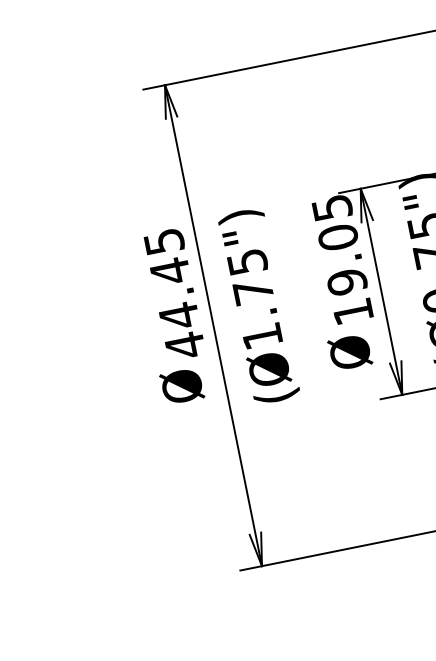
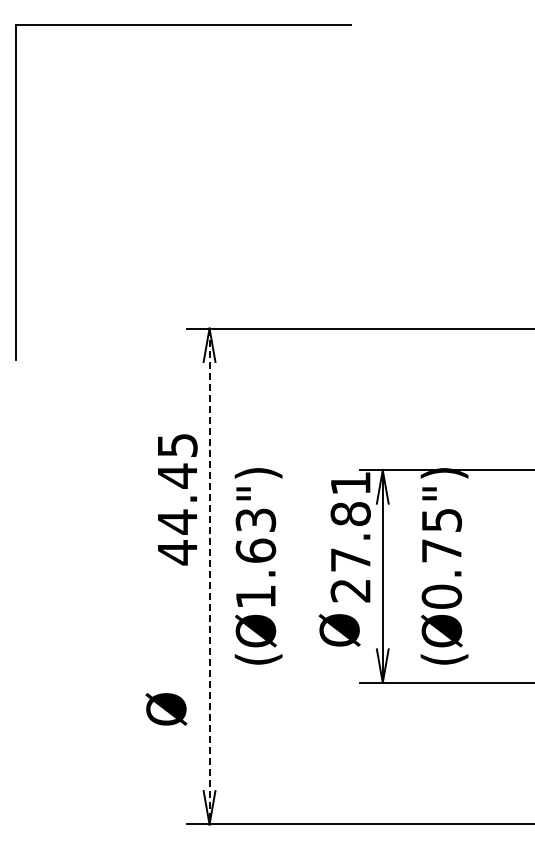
text: (342, 260) -> (350, 537), 19.05 -> 27.81
text: (250, 276) -> (255, 535), (Ø1.75") -> (Ø1.63")
text: (174, 294) -> (177, 499), moved
line: (213, 325) -> (209, 576), solid -> dashed
text: (182, 386) -> (166, 709), moved

